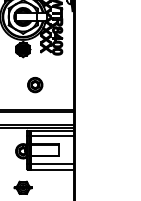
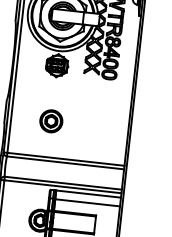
part: (35, 85) -> (51, 122), moved

